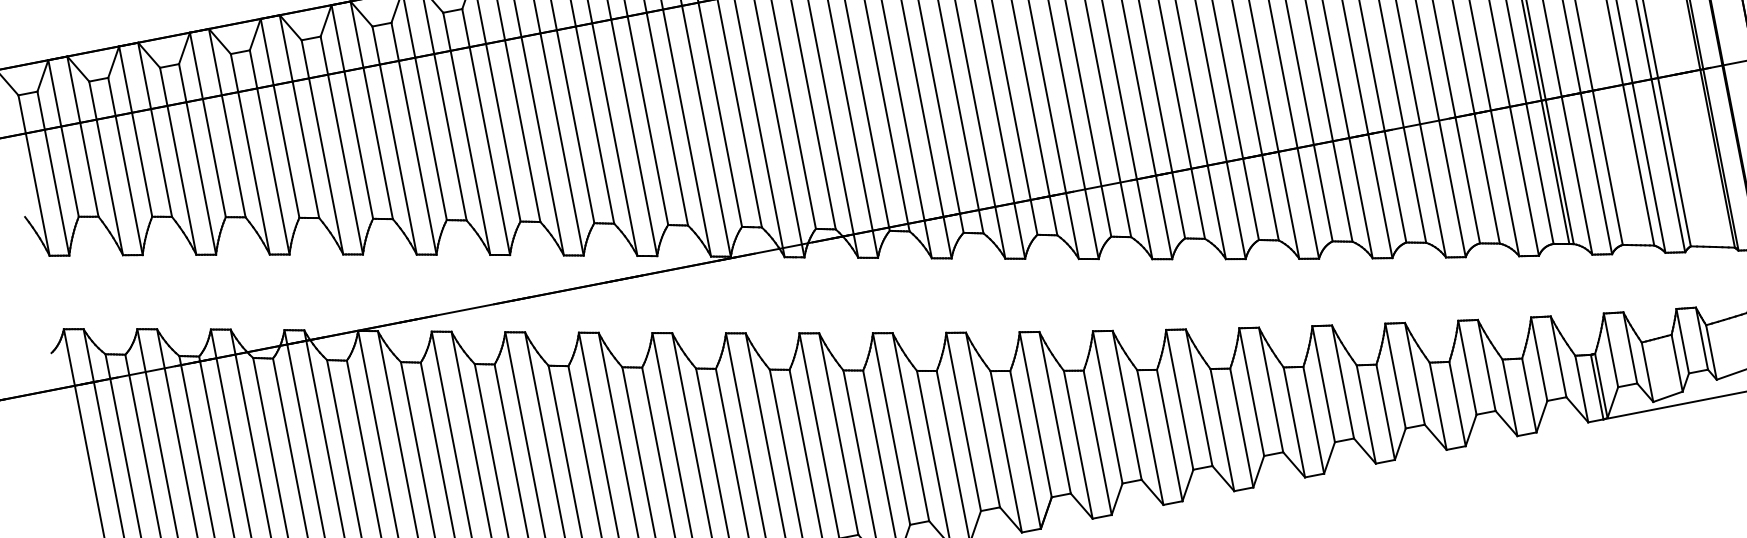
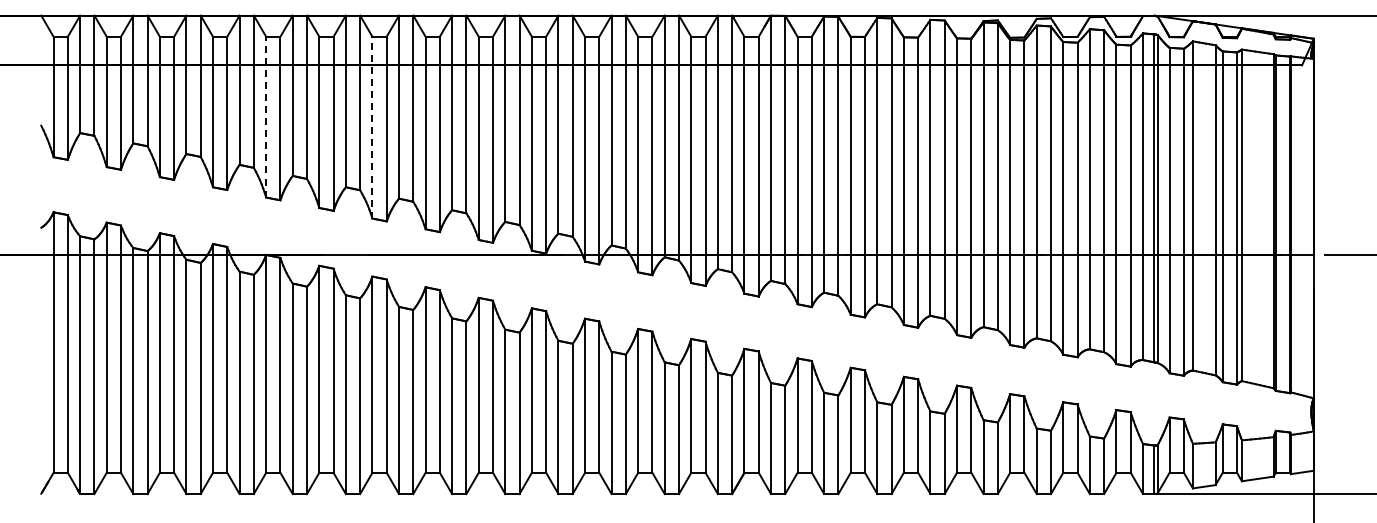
line: (466, 133) -> (372, 127), solid -> dashed
line: (322, 146) -> (266, 116), solid -> dashed

